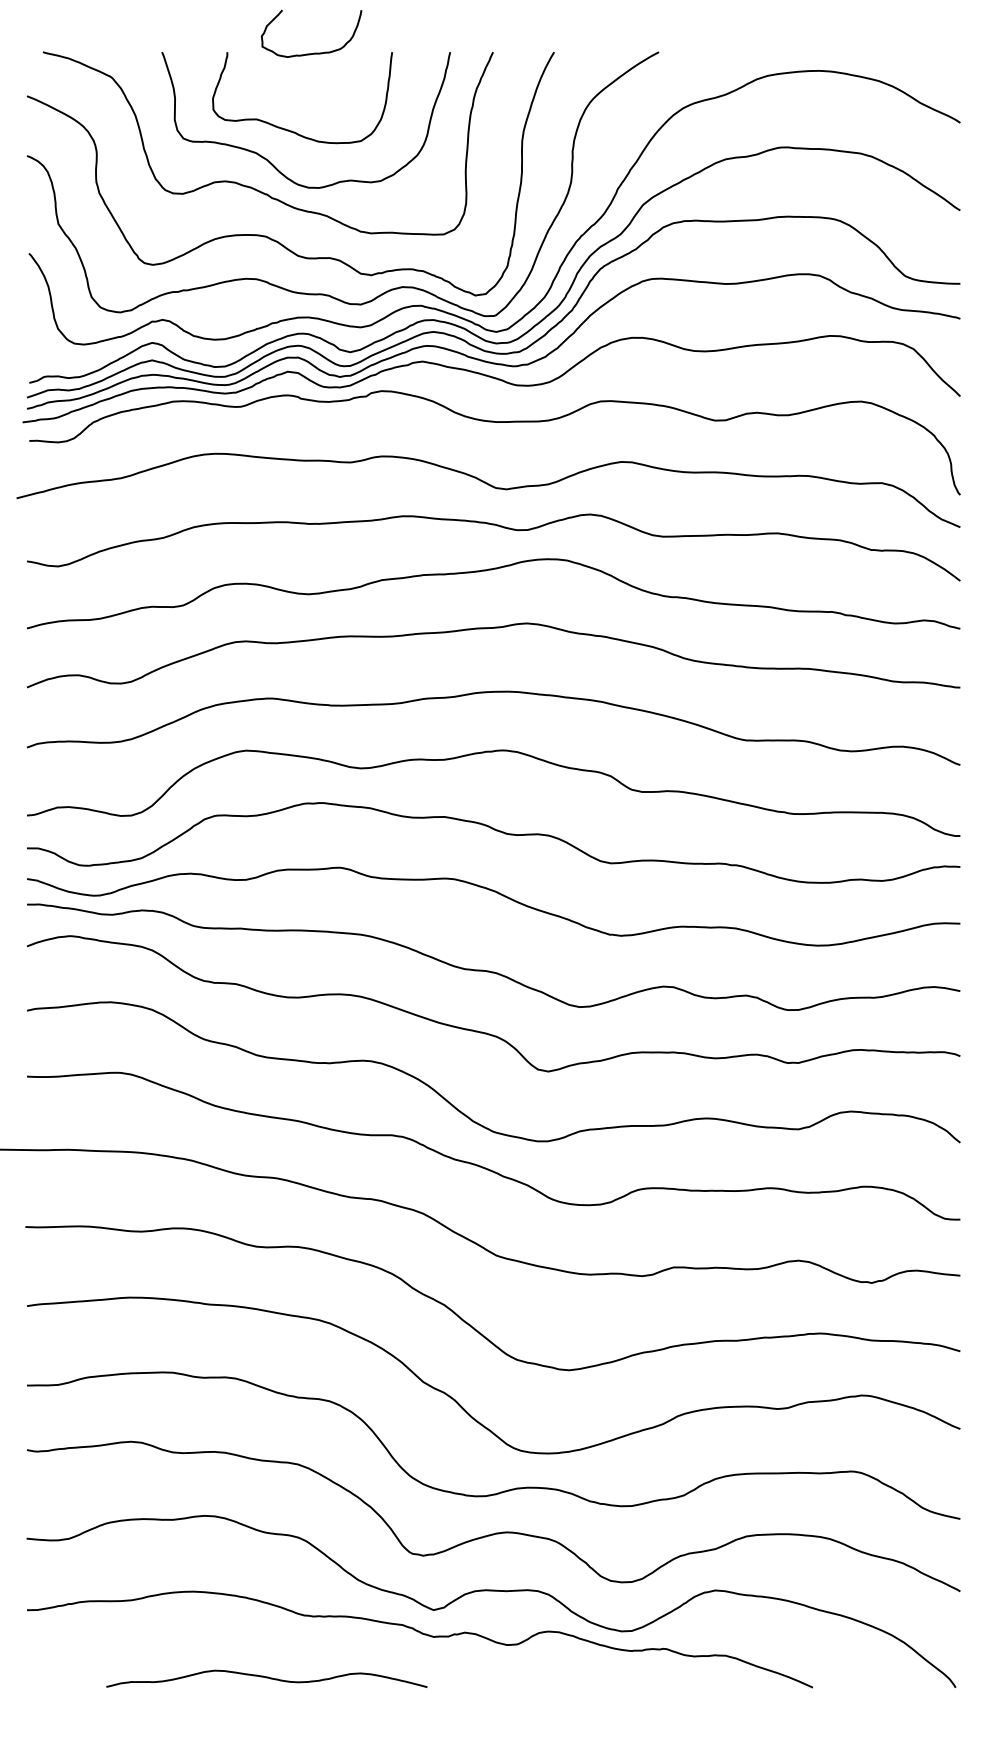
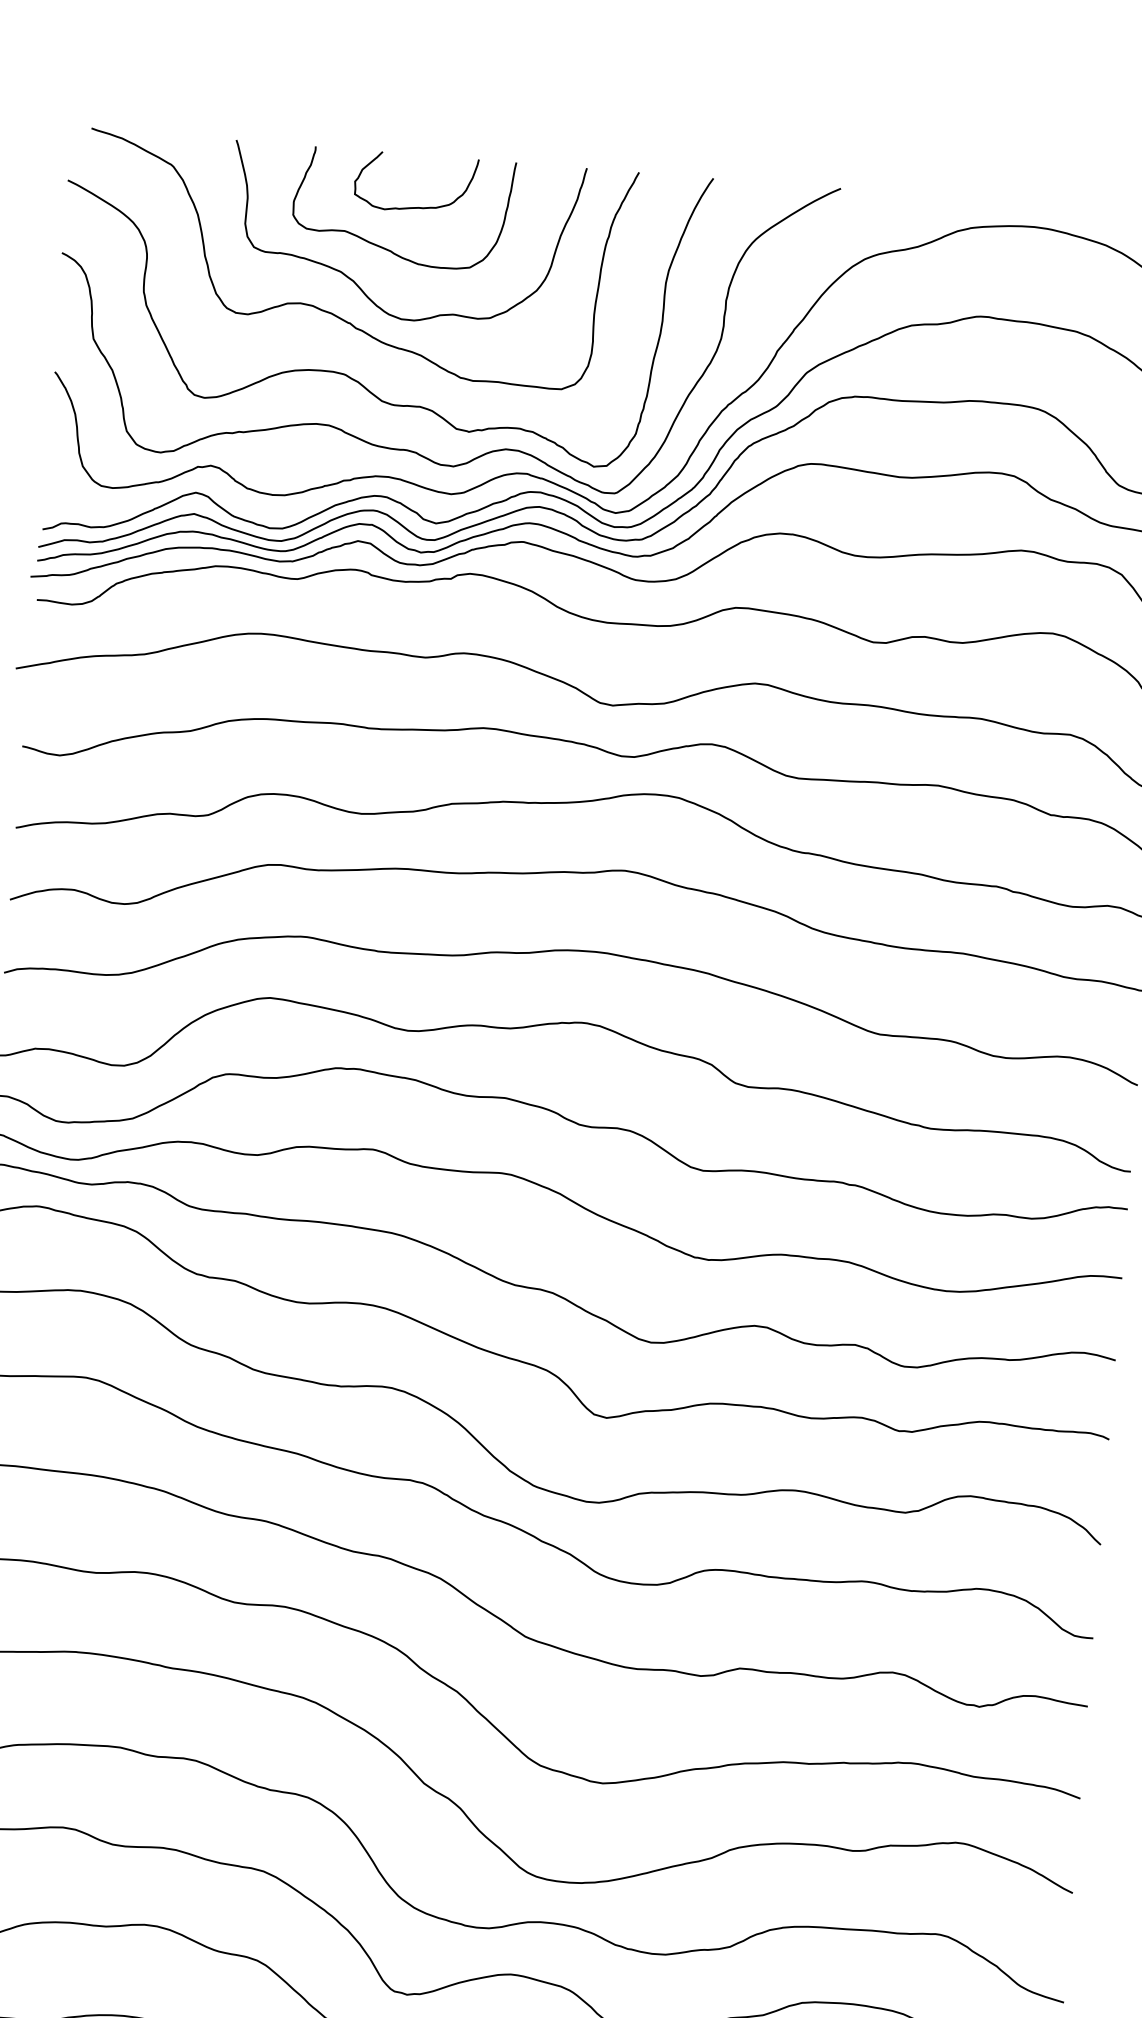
curve: (314, 52) -> (417, 206), moved

